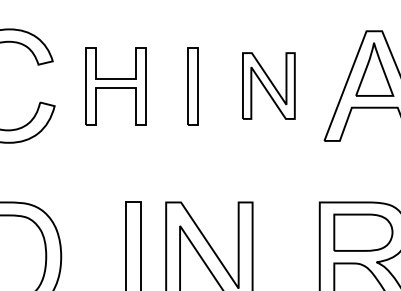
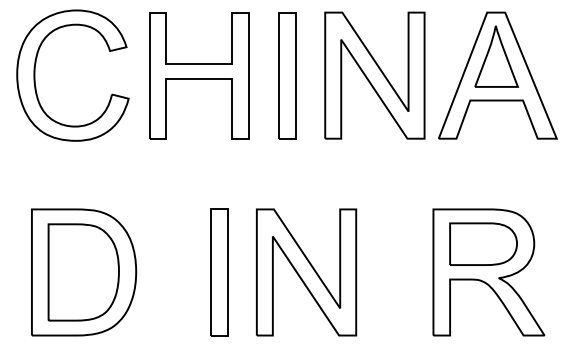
part: (116, 85) -> (199, 75), size x1.43
part: (192, 85) -> (287, 75), size x1.43
part: (268, 85) -> (374, 75), size x1.67

